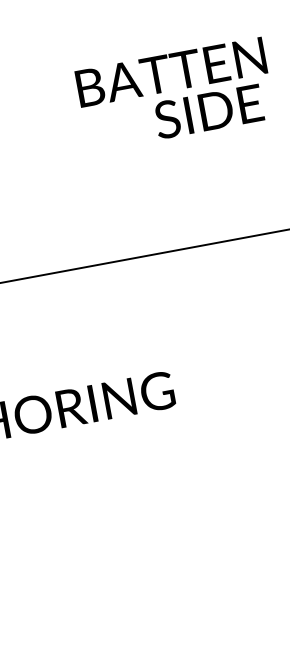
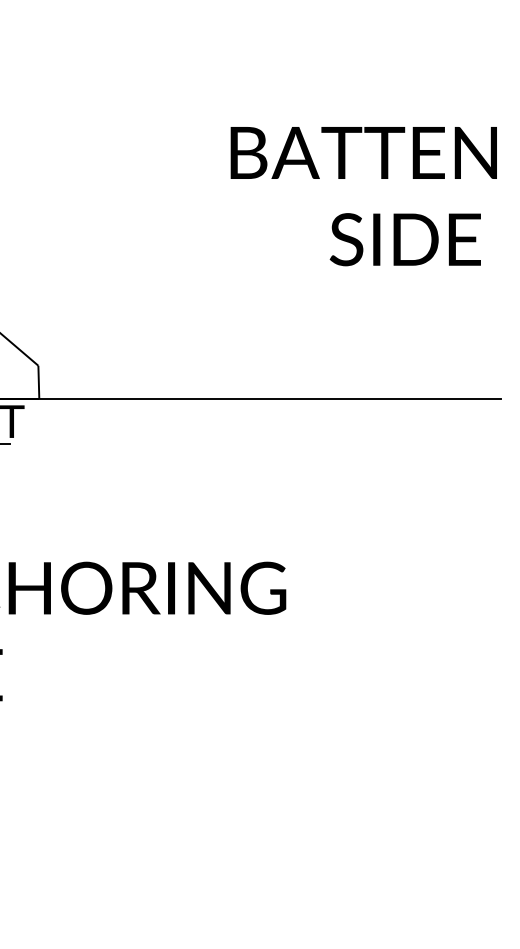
text: (208, 111) -> (404, 239), moved

